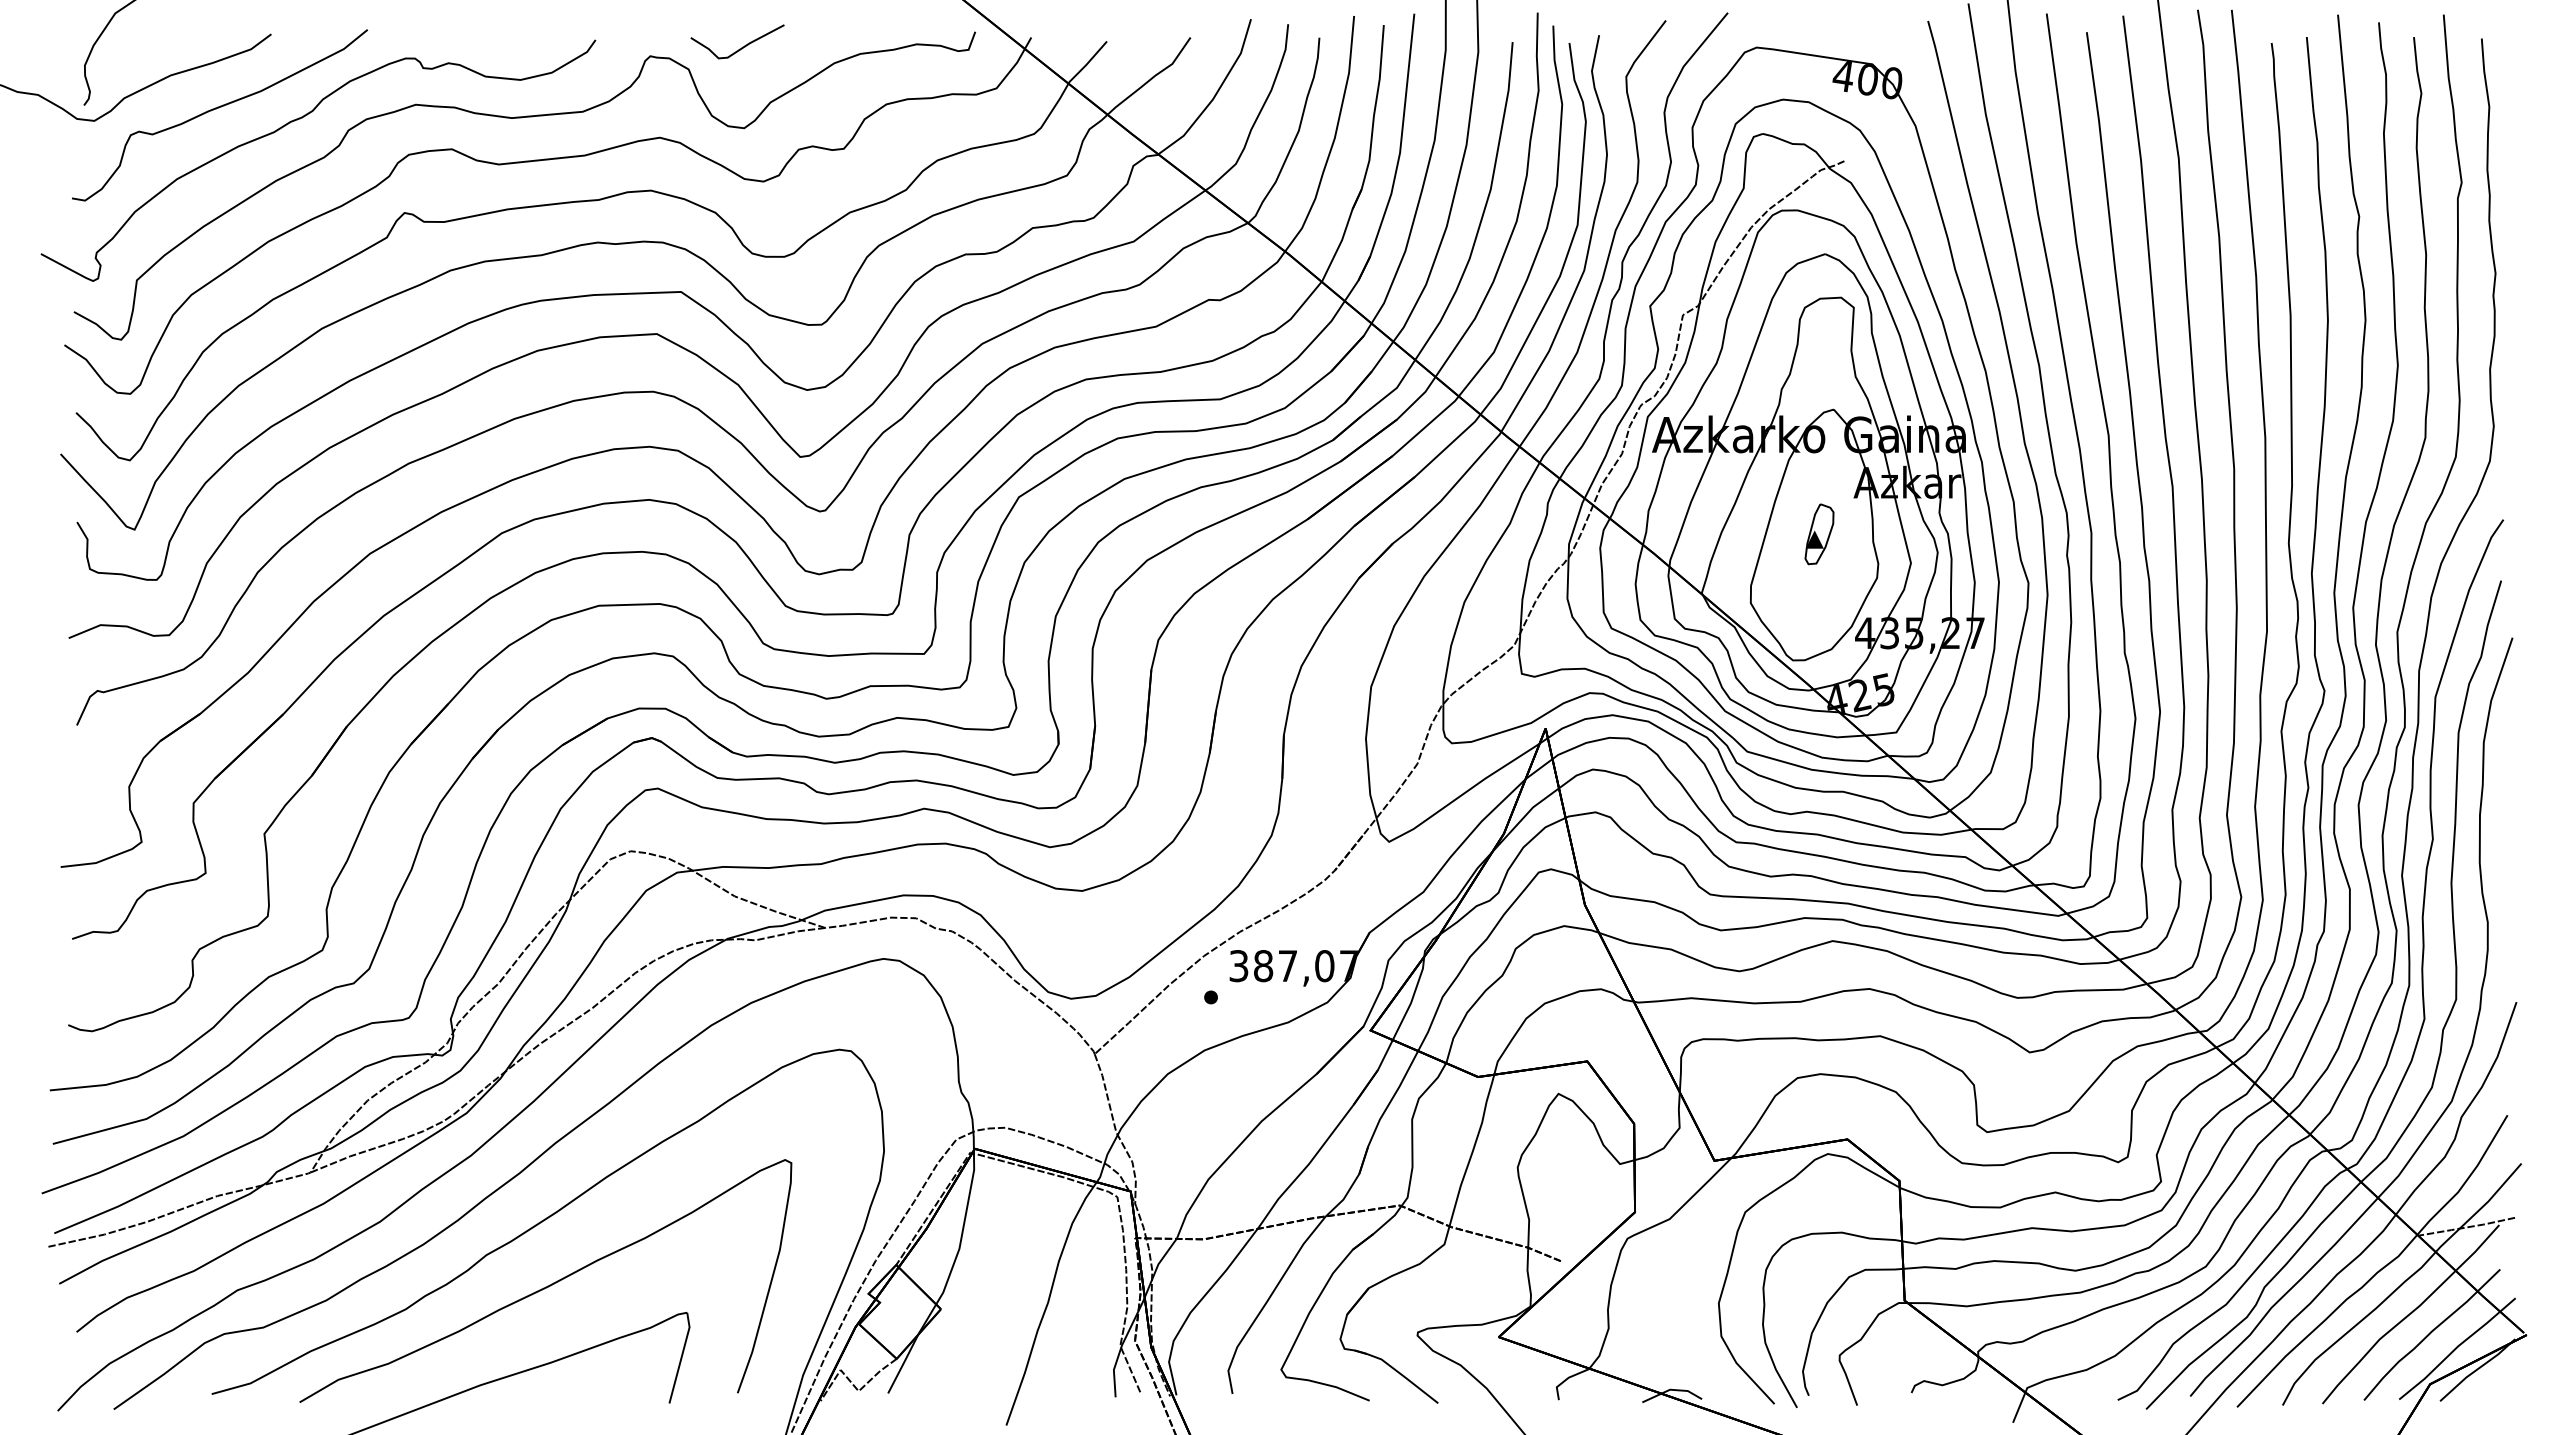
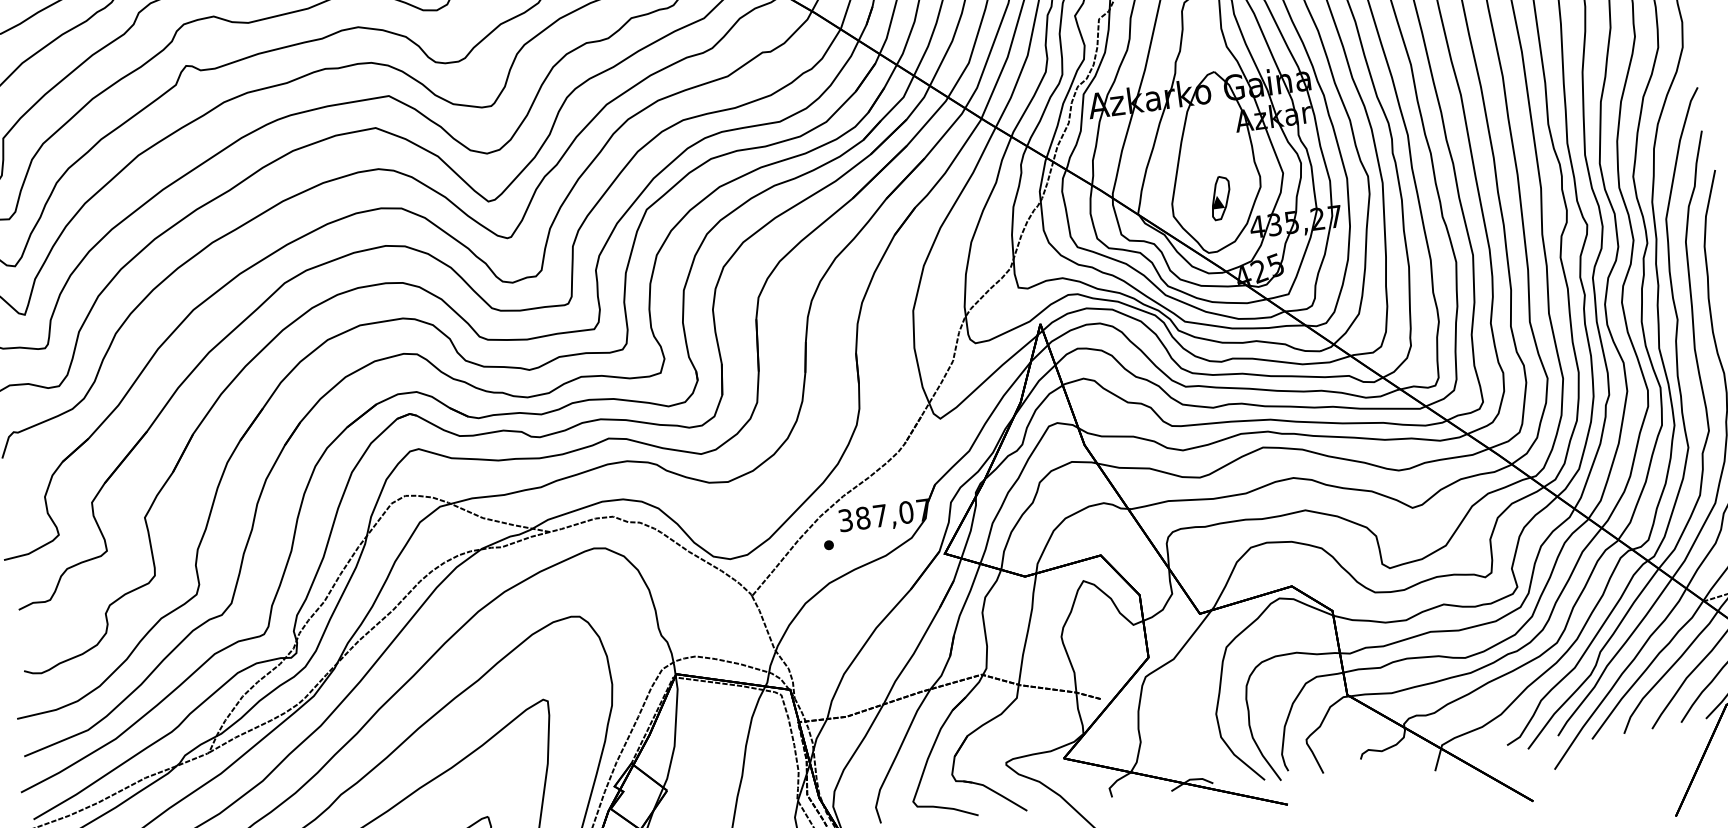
part: (1819, 534) -> (1220, 198), moved

